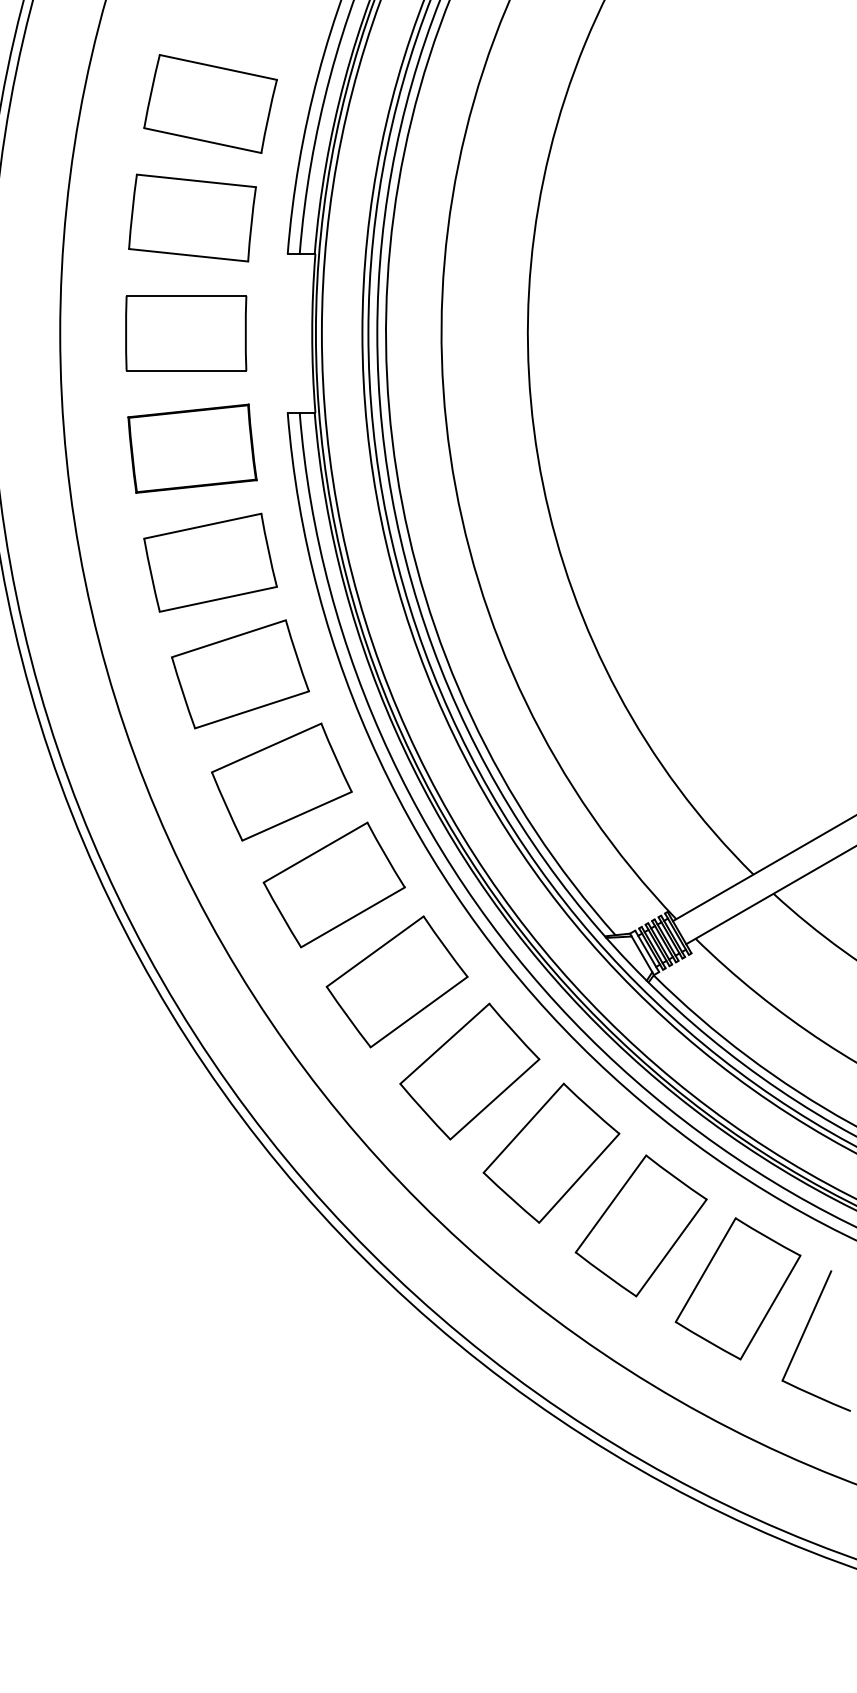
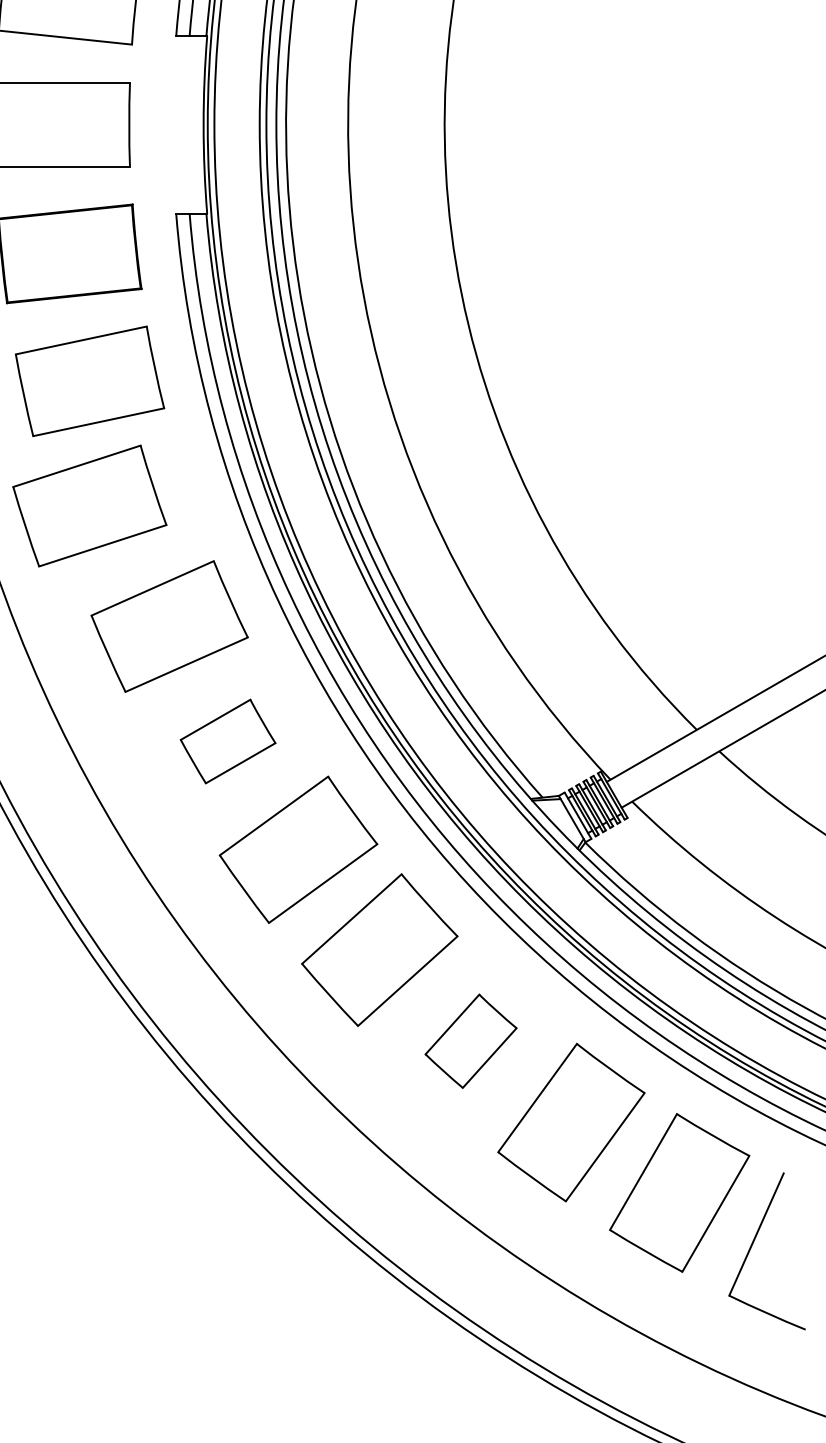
part: (240, 674) -> (89, 506), moved
part: (333, 884) -> (227, 740), size x0.6
part: (551, 1152) -> (471, 1040), size x0.6

